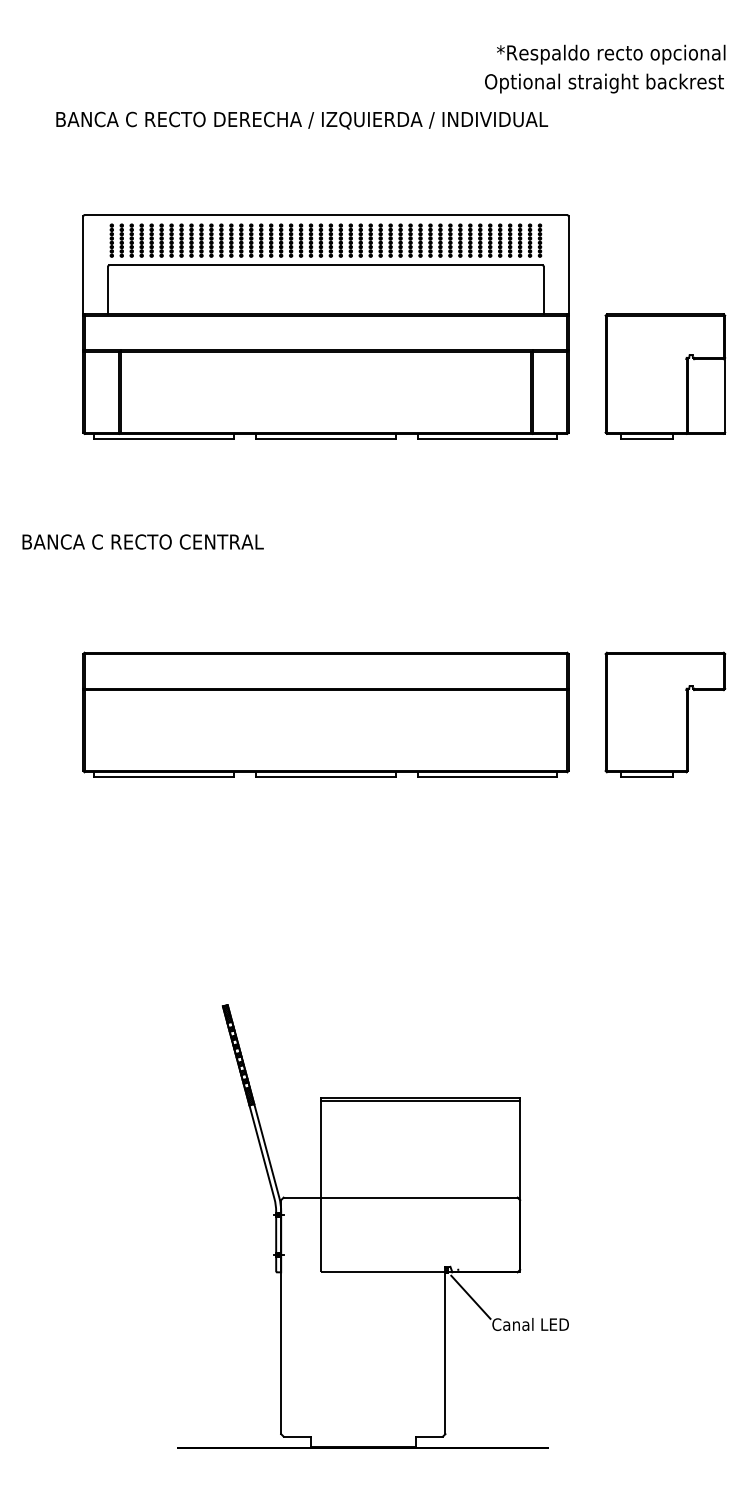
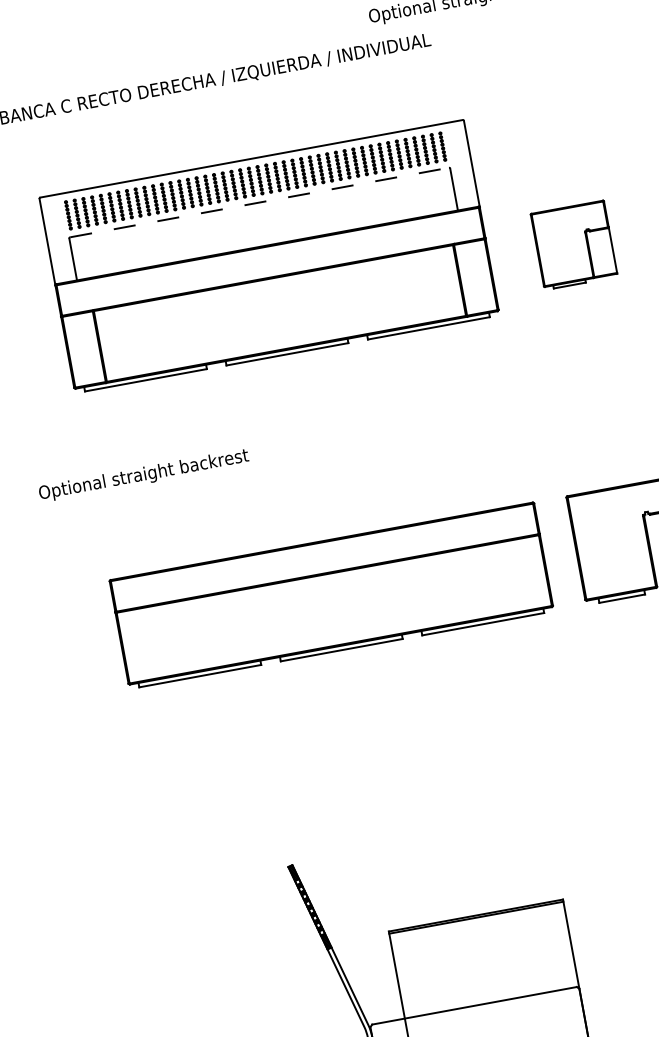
line: (325, 265) -> (259, 202), solid -> dashed
part: (665, 376) -> (574, 245), size x0.7
text: (142, 543) -> (143, 475), BANCA C RECTO CENTRAL -> Optional straight backrest

